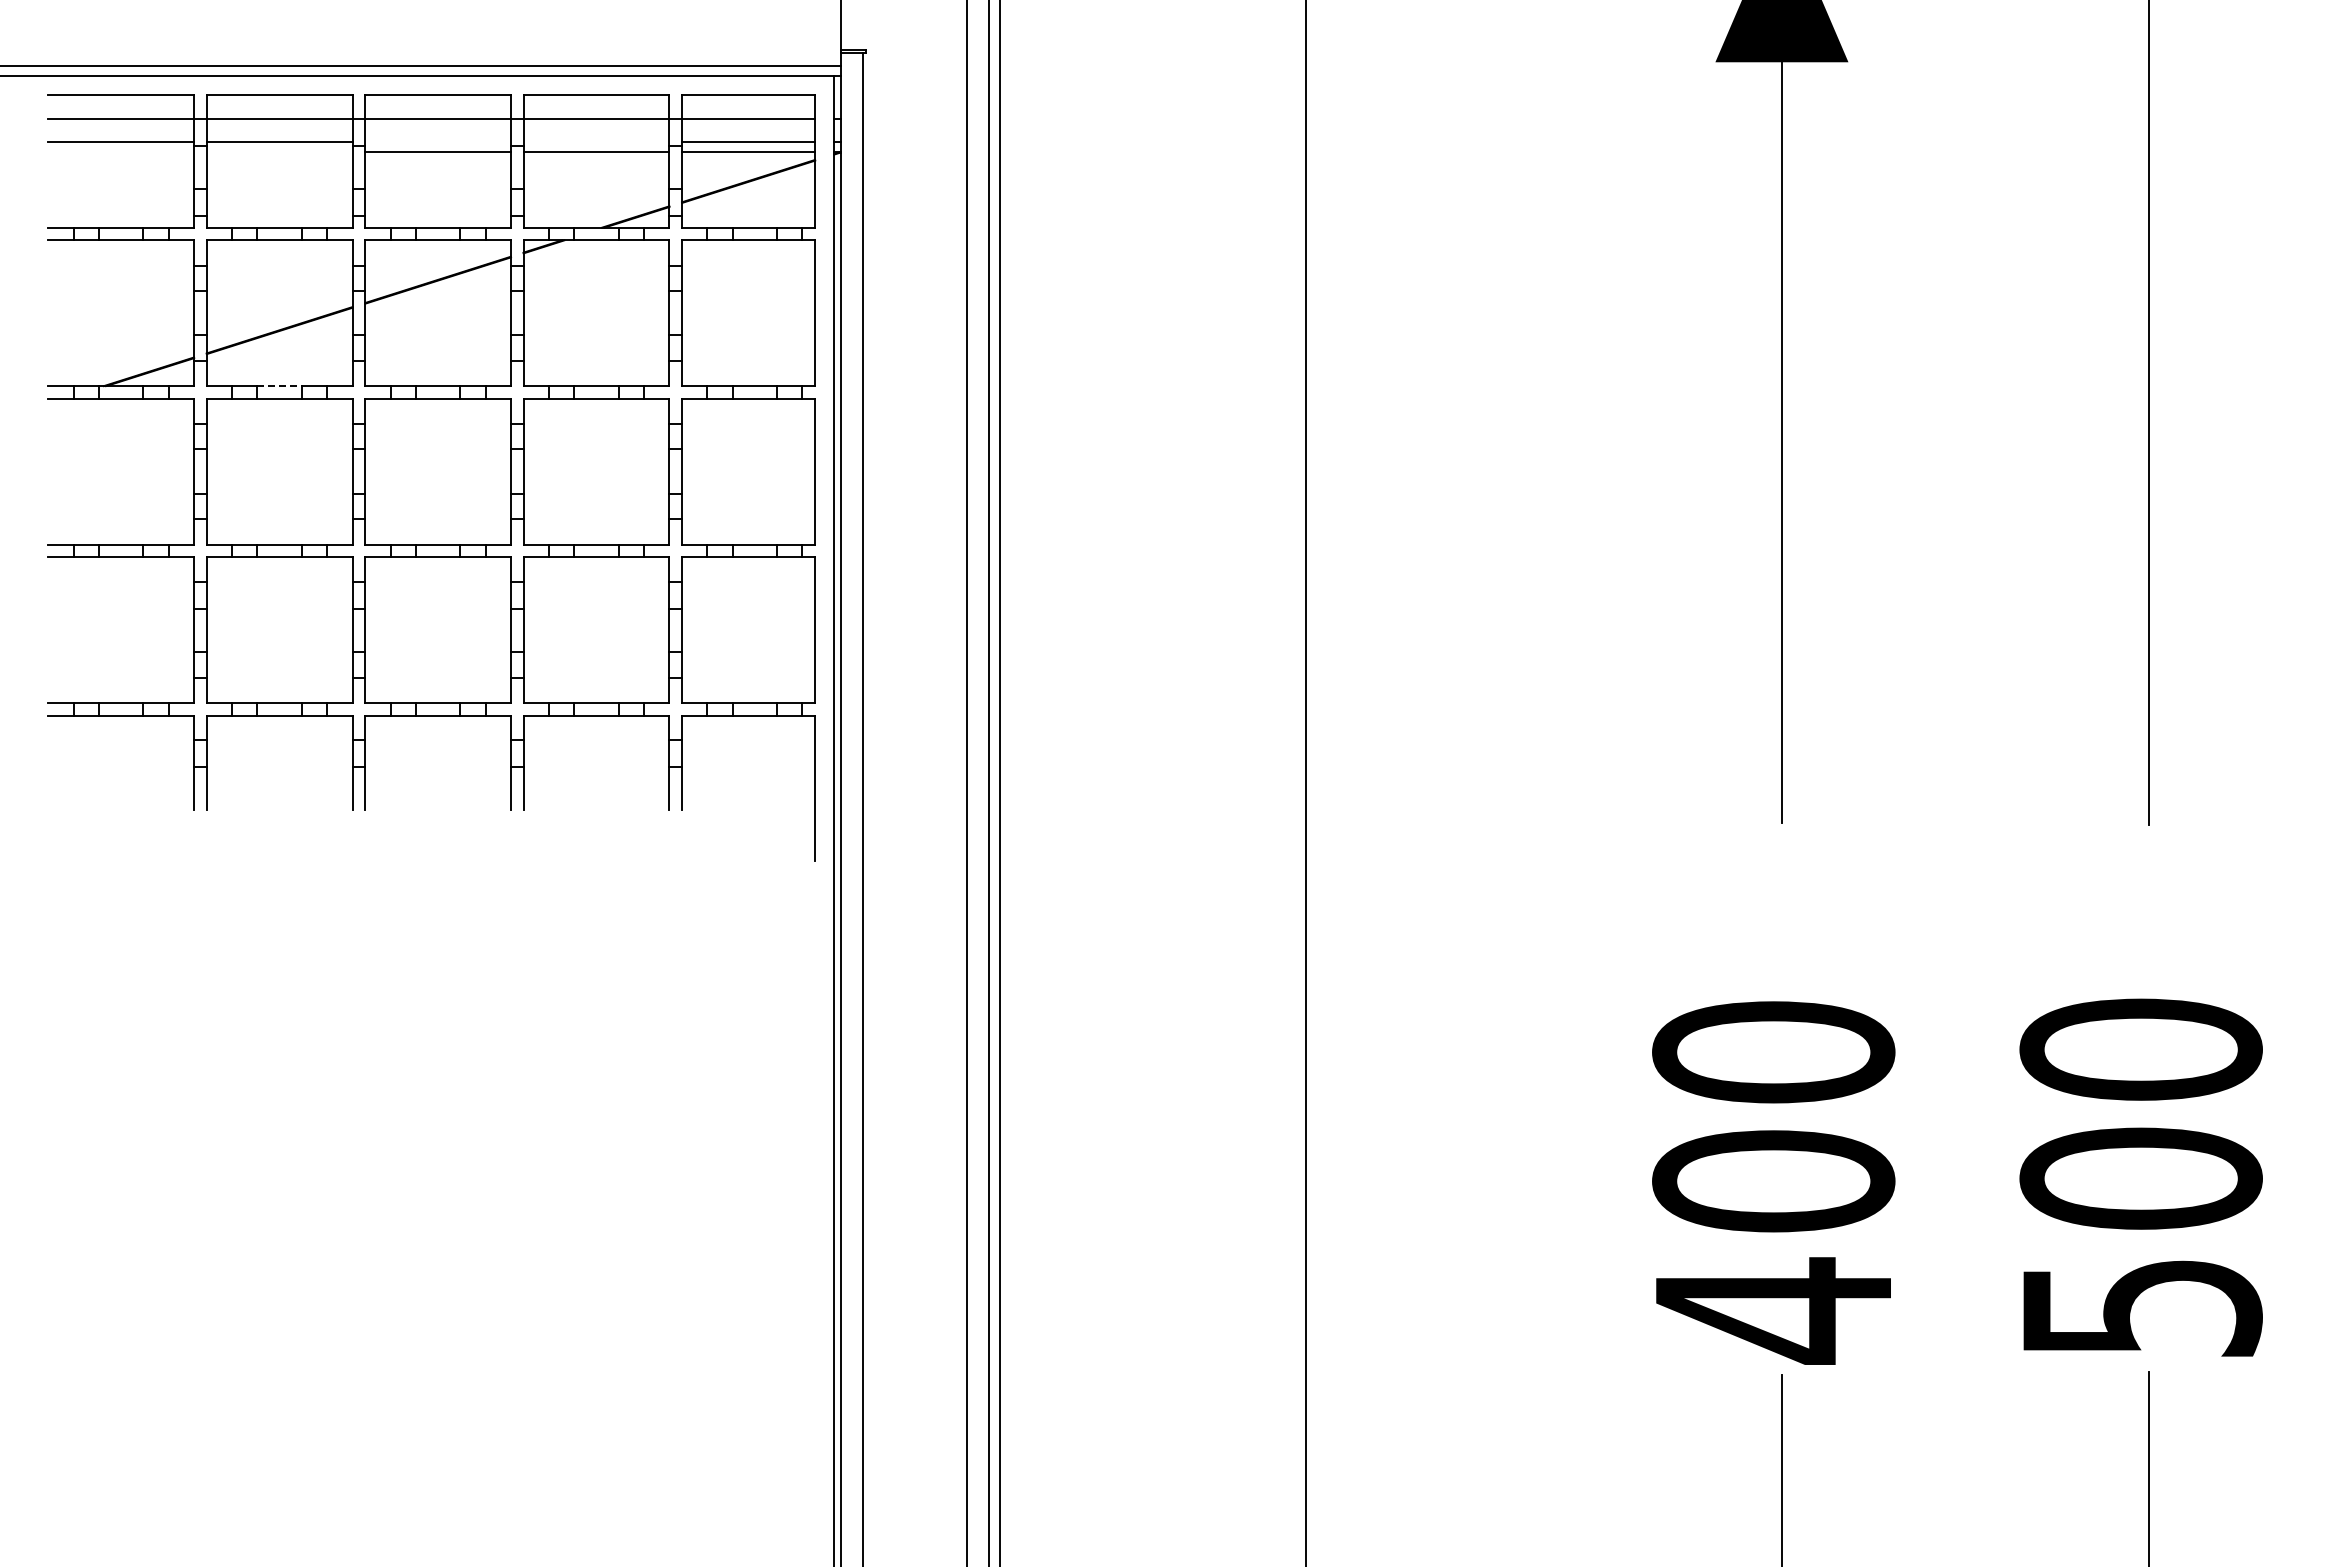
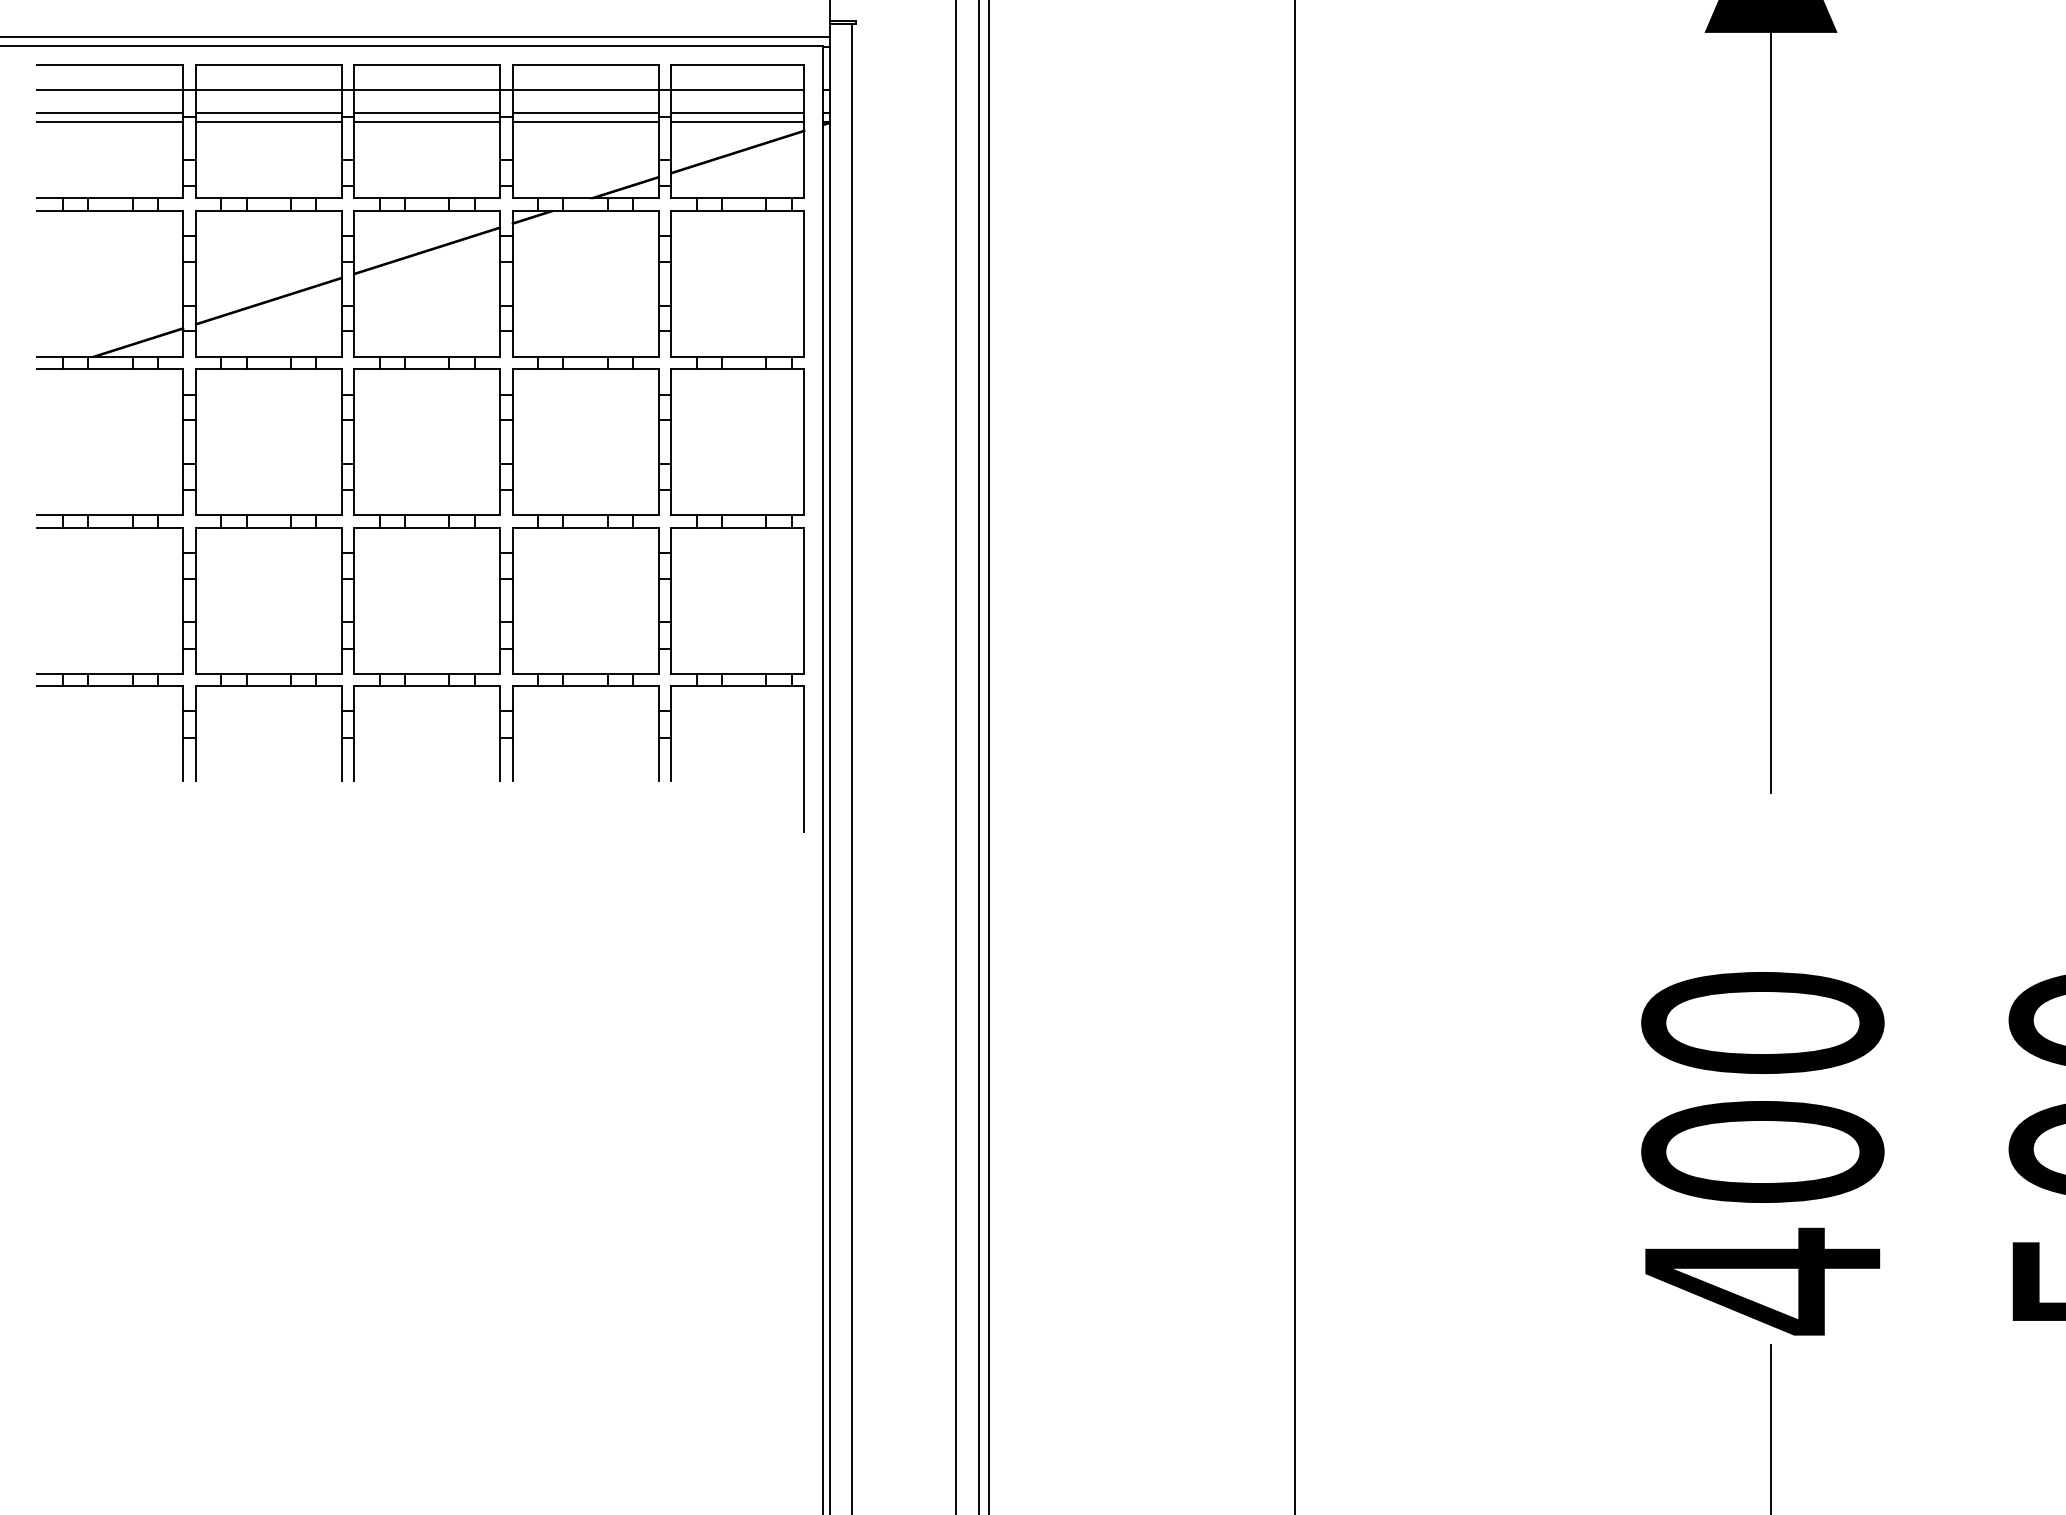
line: (437, 142) -> (426, 113), added
line: (596, 142) -> (585, 113), added
line: (121, 151) -> (110, 122), added
line: (279, 151) -> (268, 122), added
line: (280, 386) -> (269, 357), dashed -> solid

